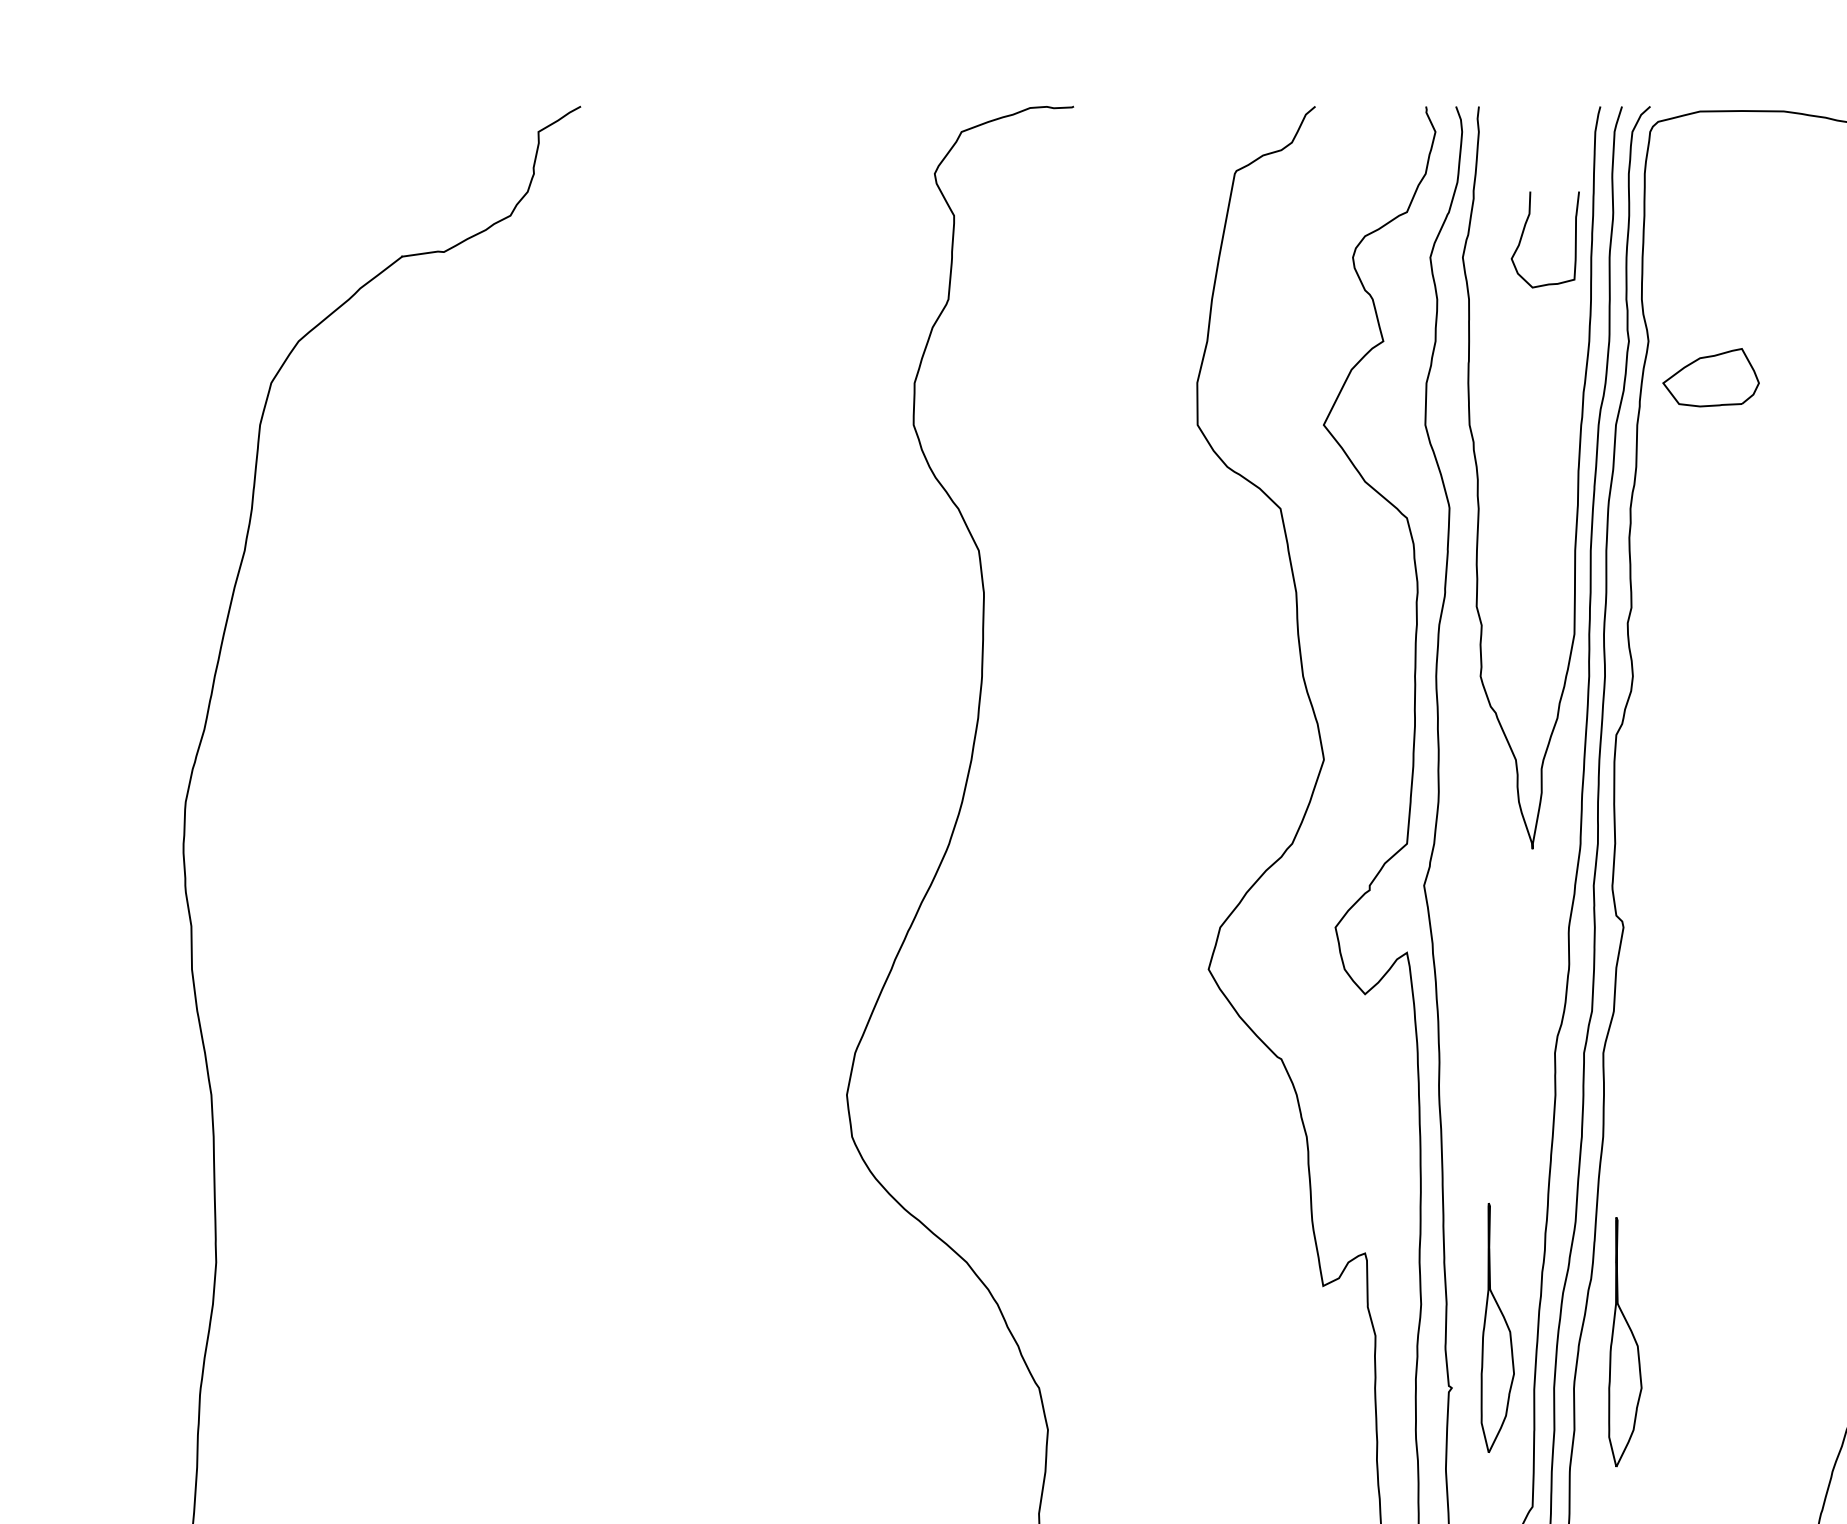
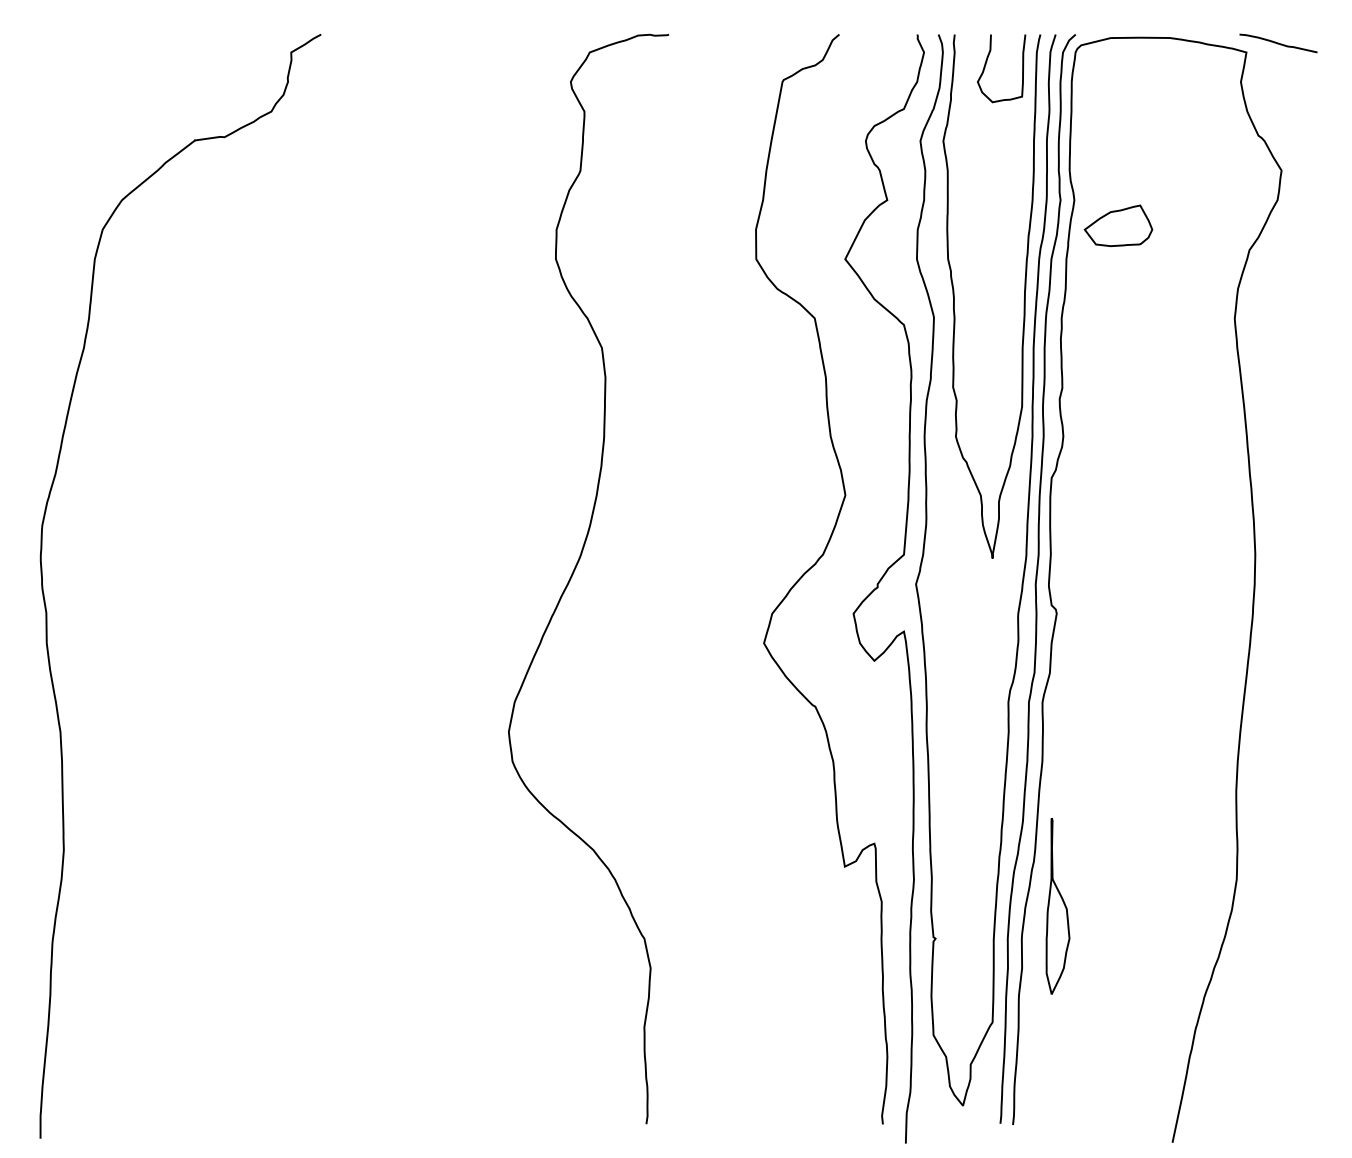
curve: (1523, 234) -> (986, 64), moved
part: (1497, 1328) -> (967, 896), removed

